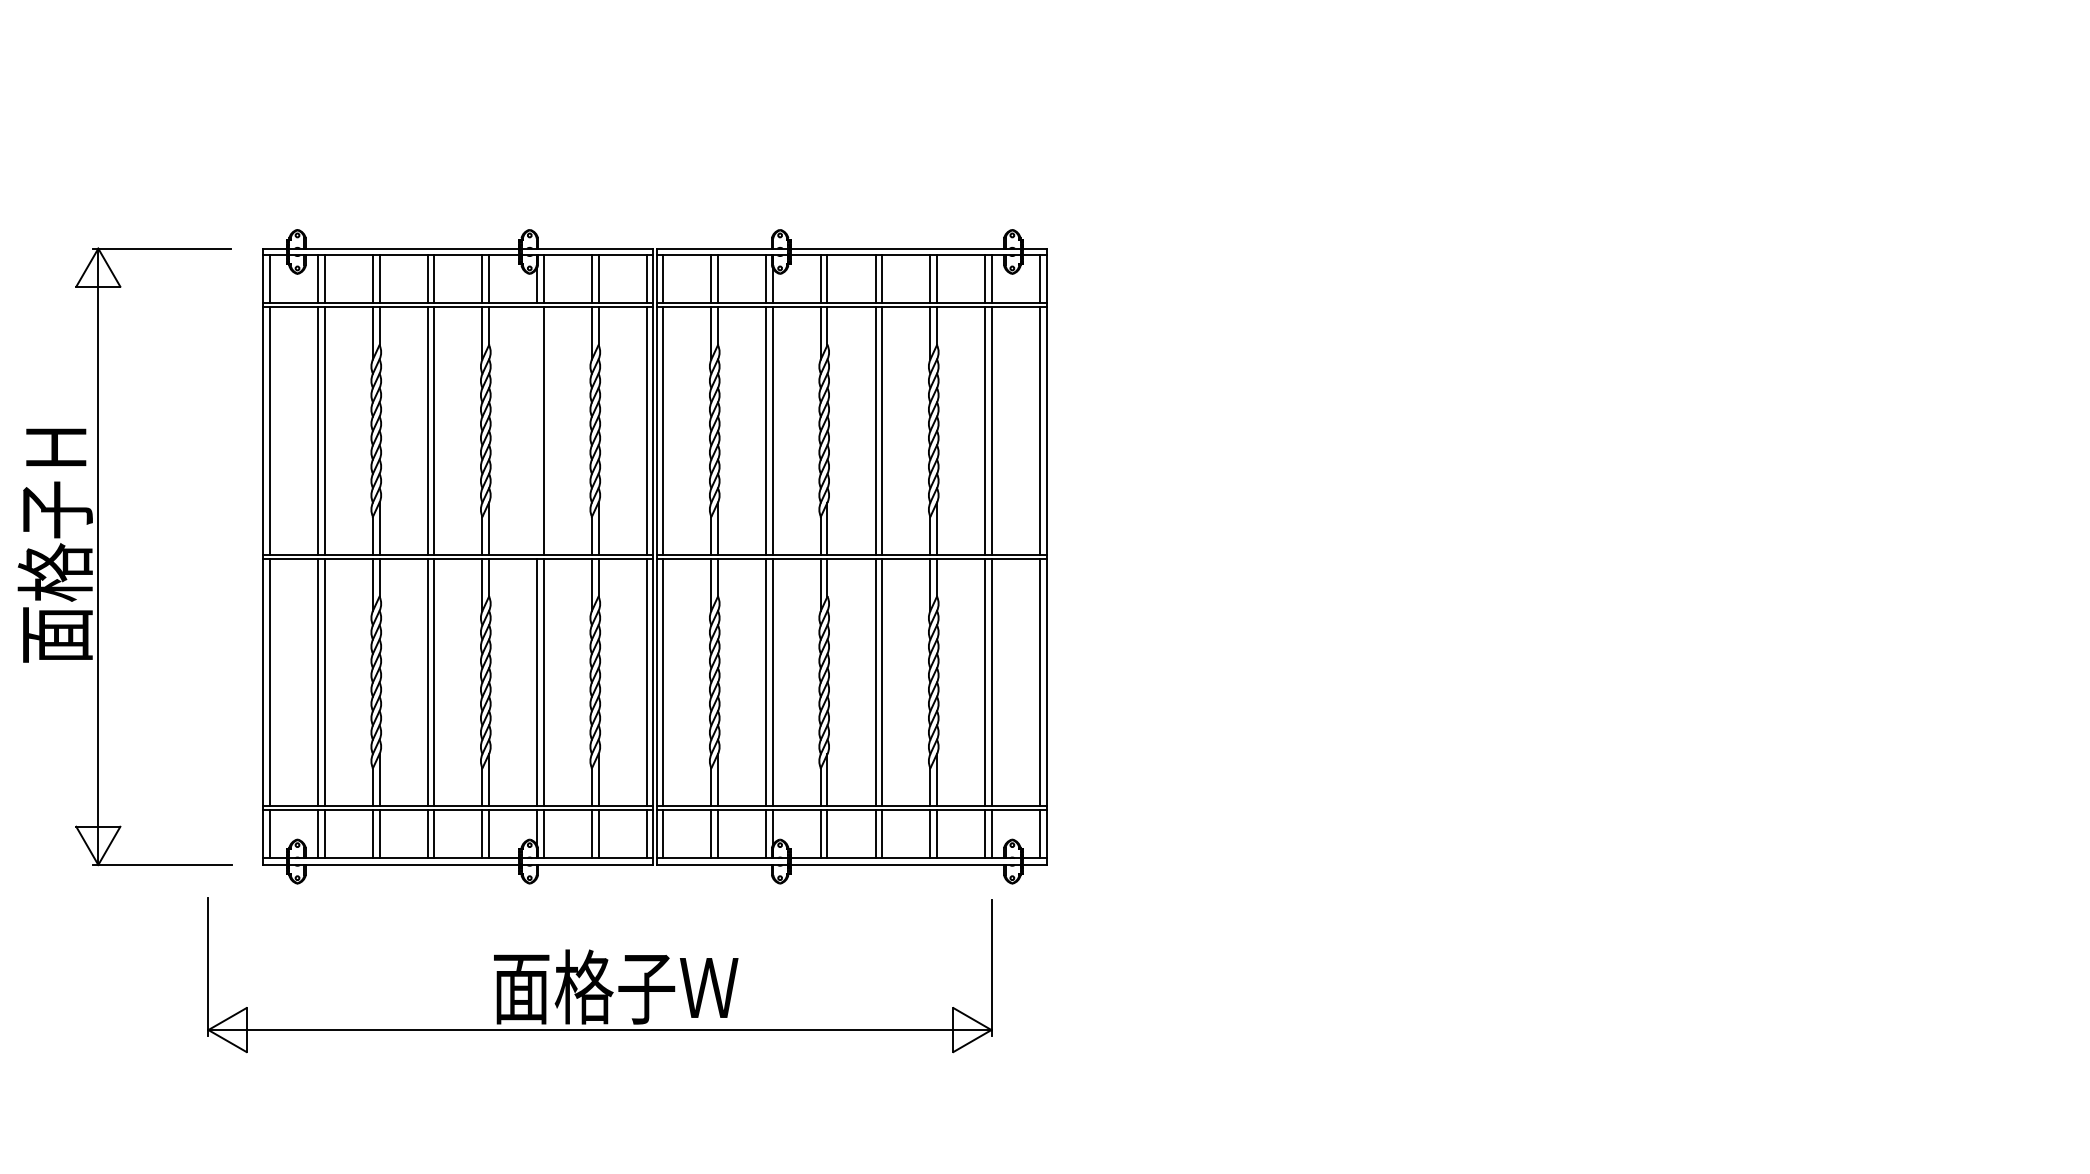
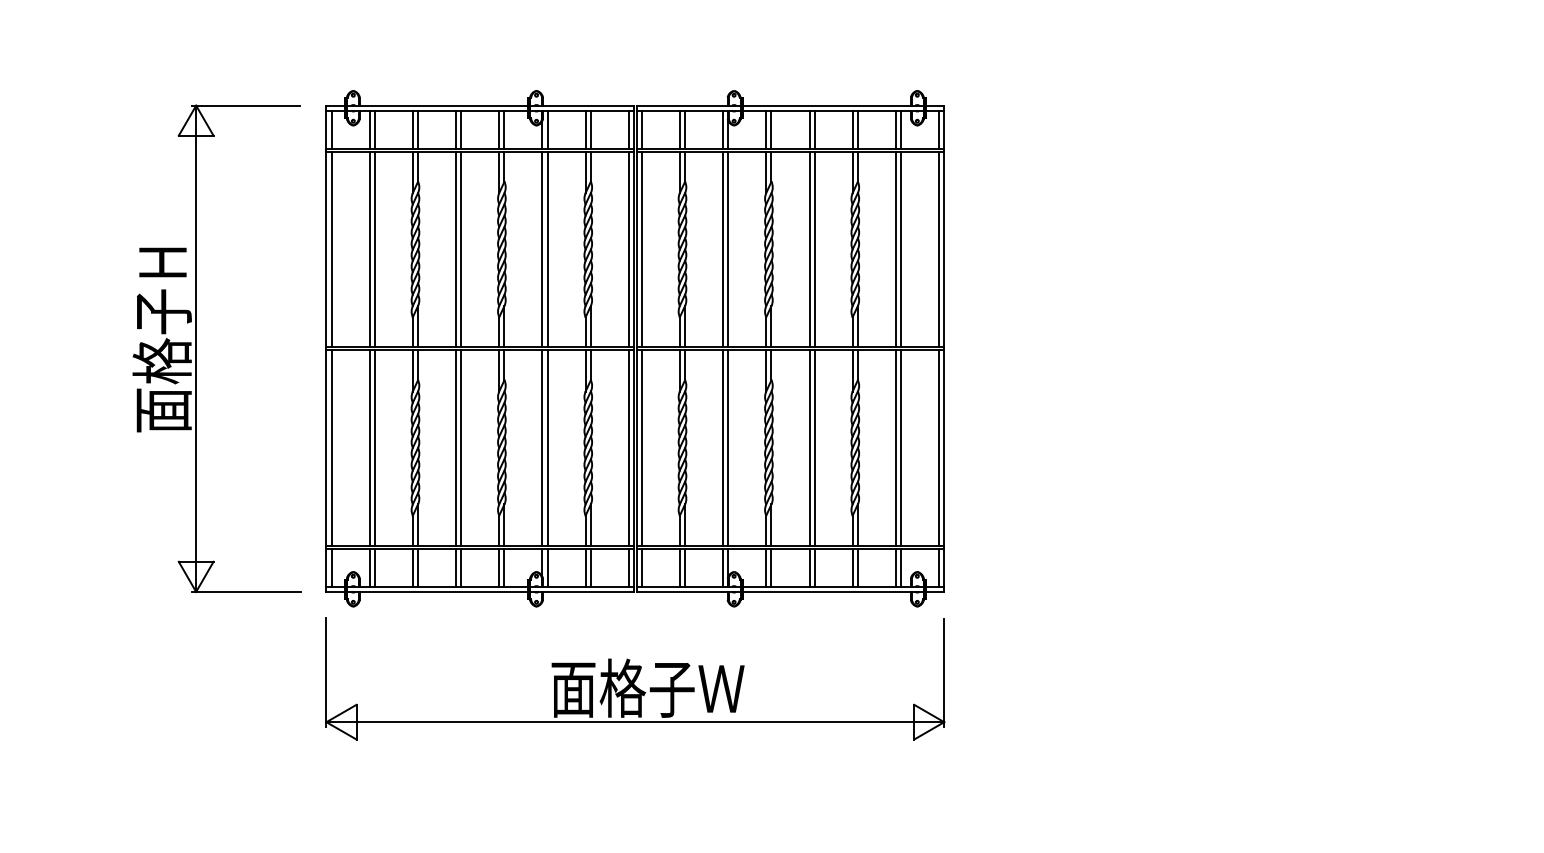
line: (537, 430) -> (542, 249), added
part: (599, 975) -> (634, 679), moved

